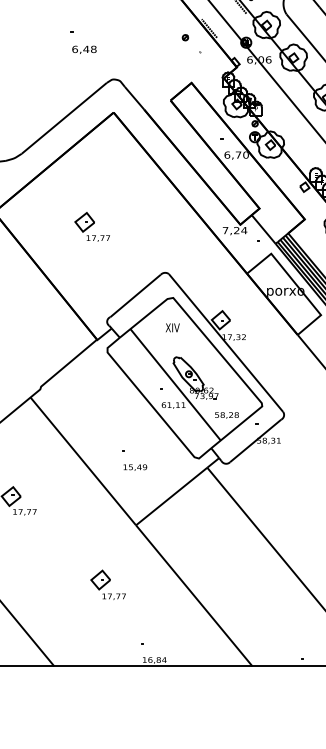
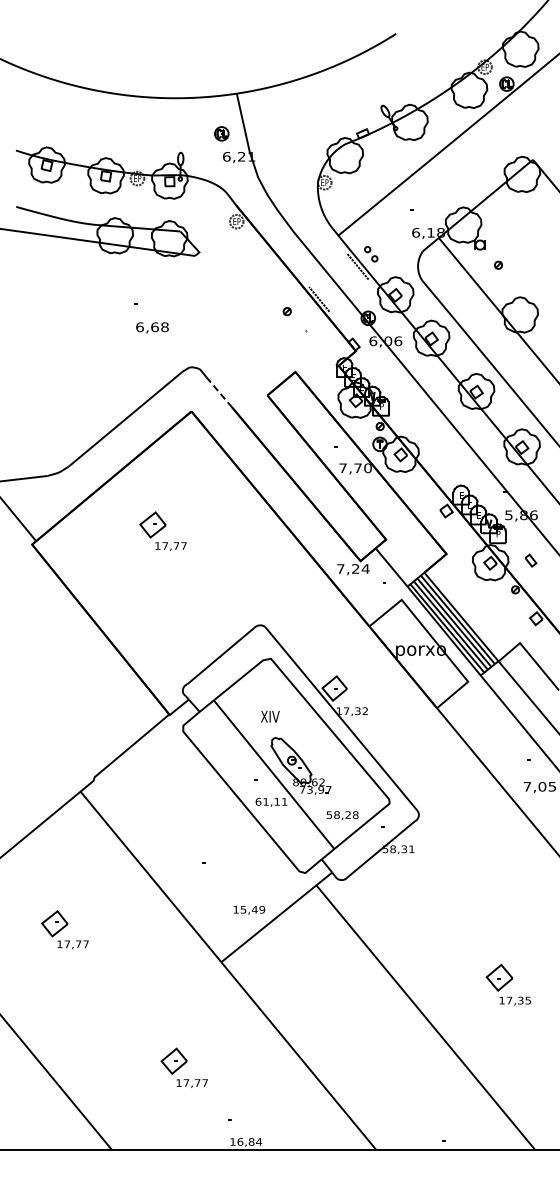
text: (85, 49) -> (154, 327), 6,48 -> 6,68
line: (134, 98) -> (219, 392), solid -> dashed
text: (227, 155) -> (343, 468), 6,70 -> 7,70
part: (91, 226) -> (162, 530), moved
text: (172, 327) -> (270, 716), moved
text: (135, 467) -> (249, 909), moved
part: (107, 584) -> (183, 1067), moved

